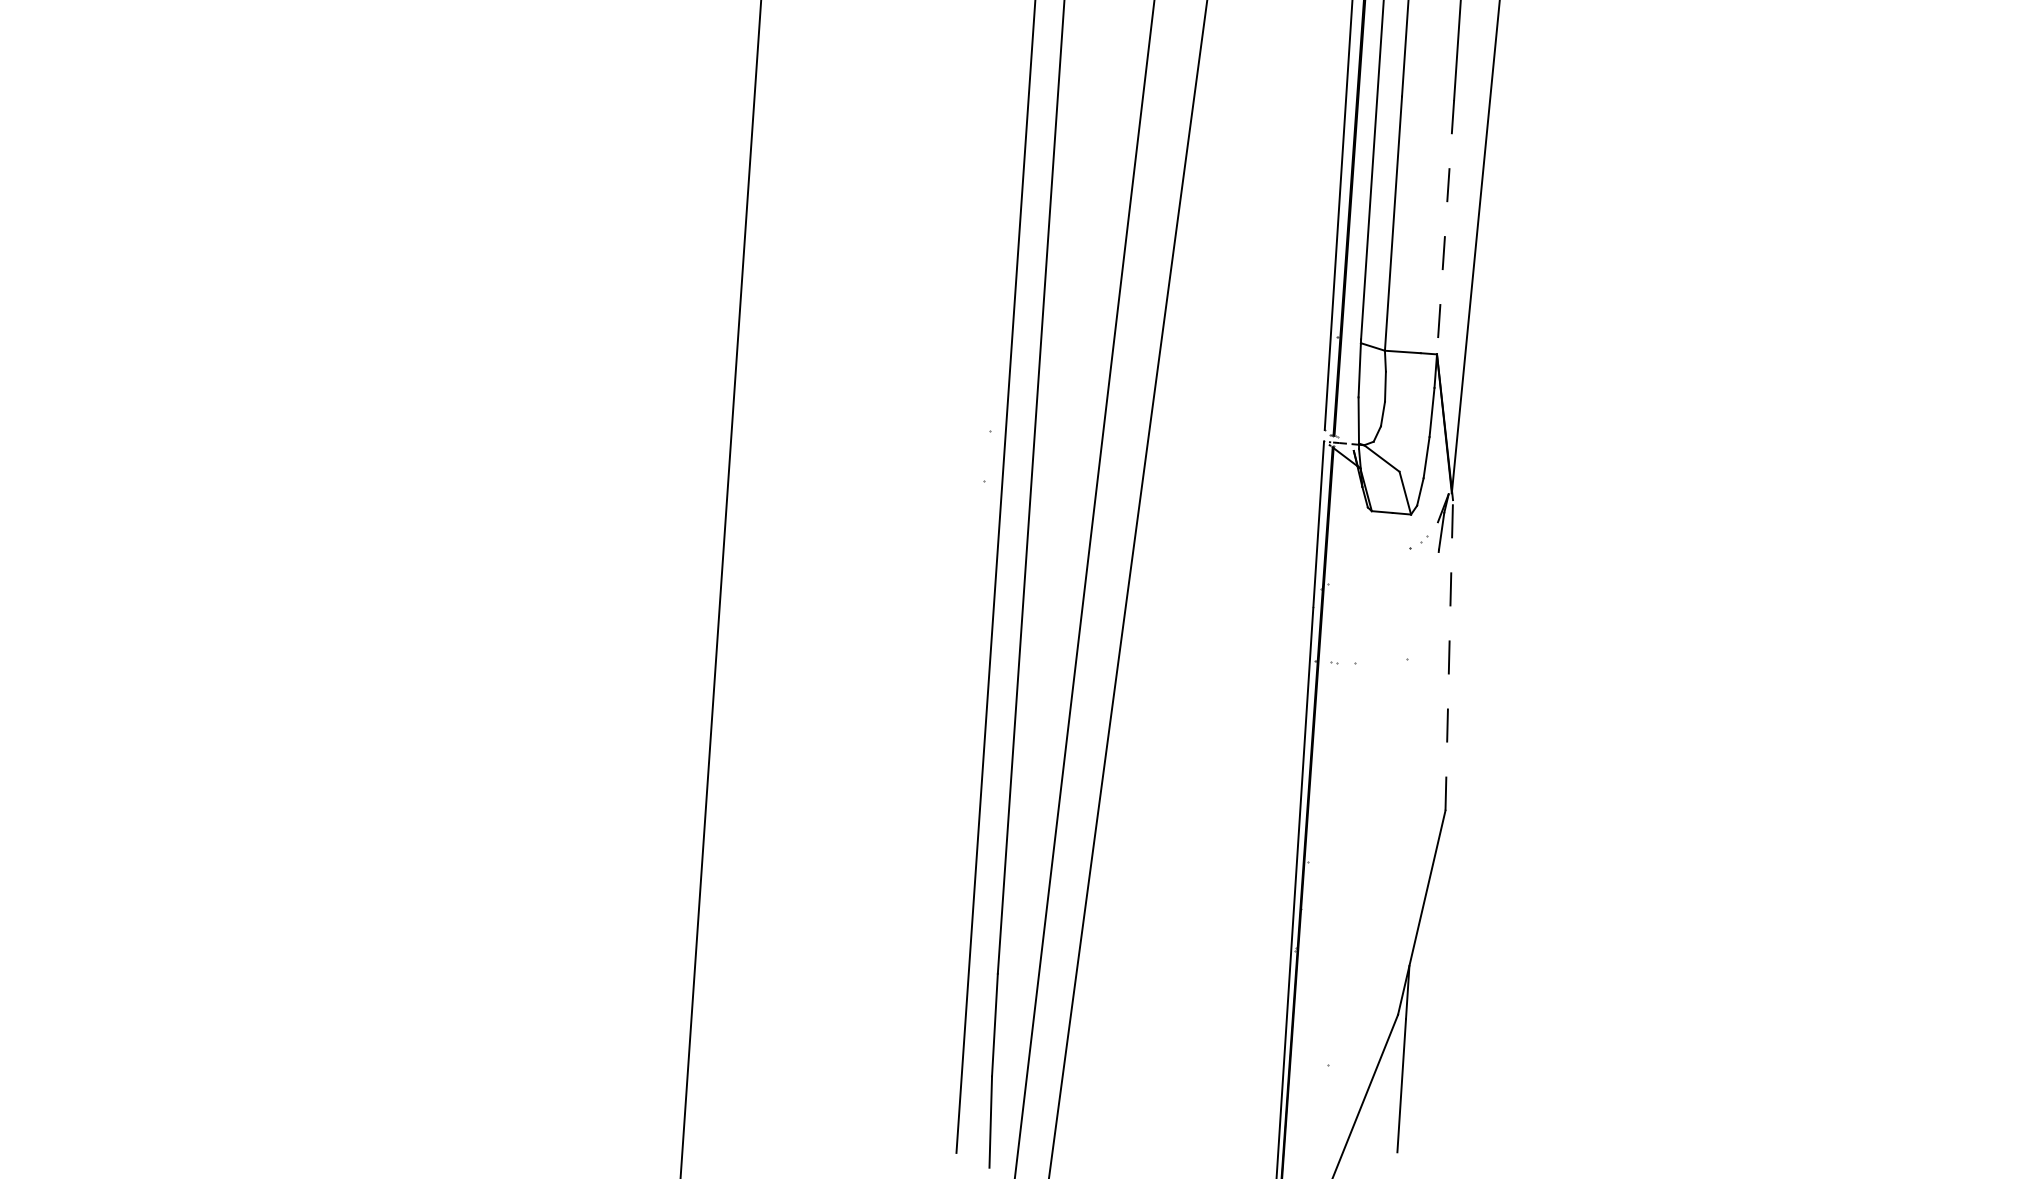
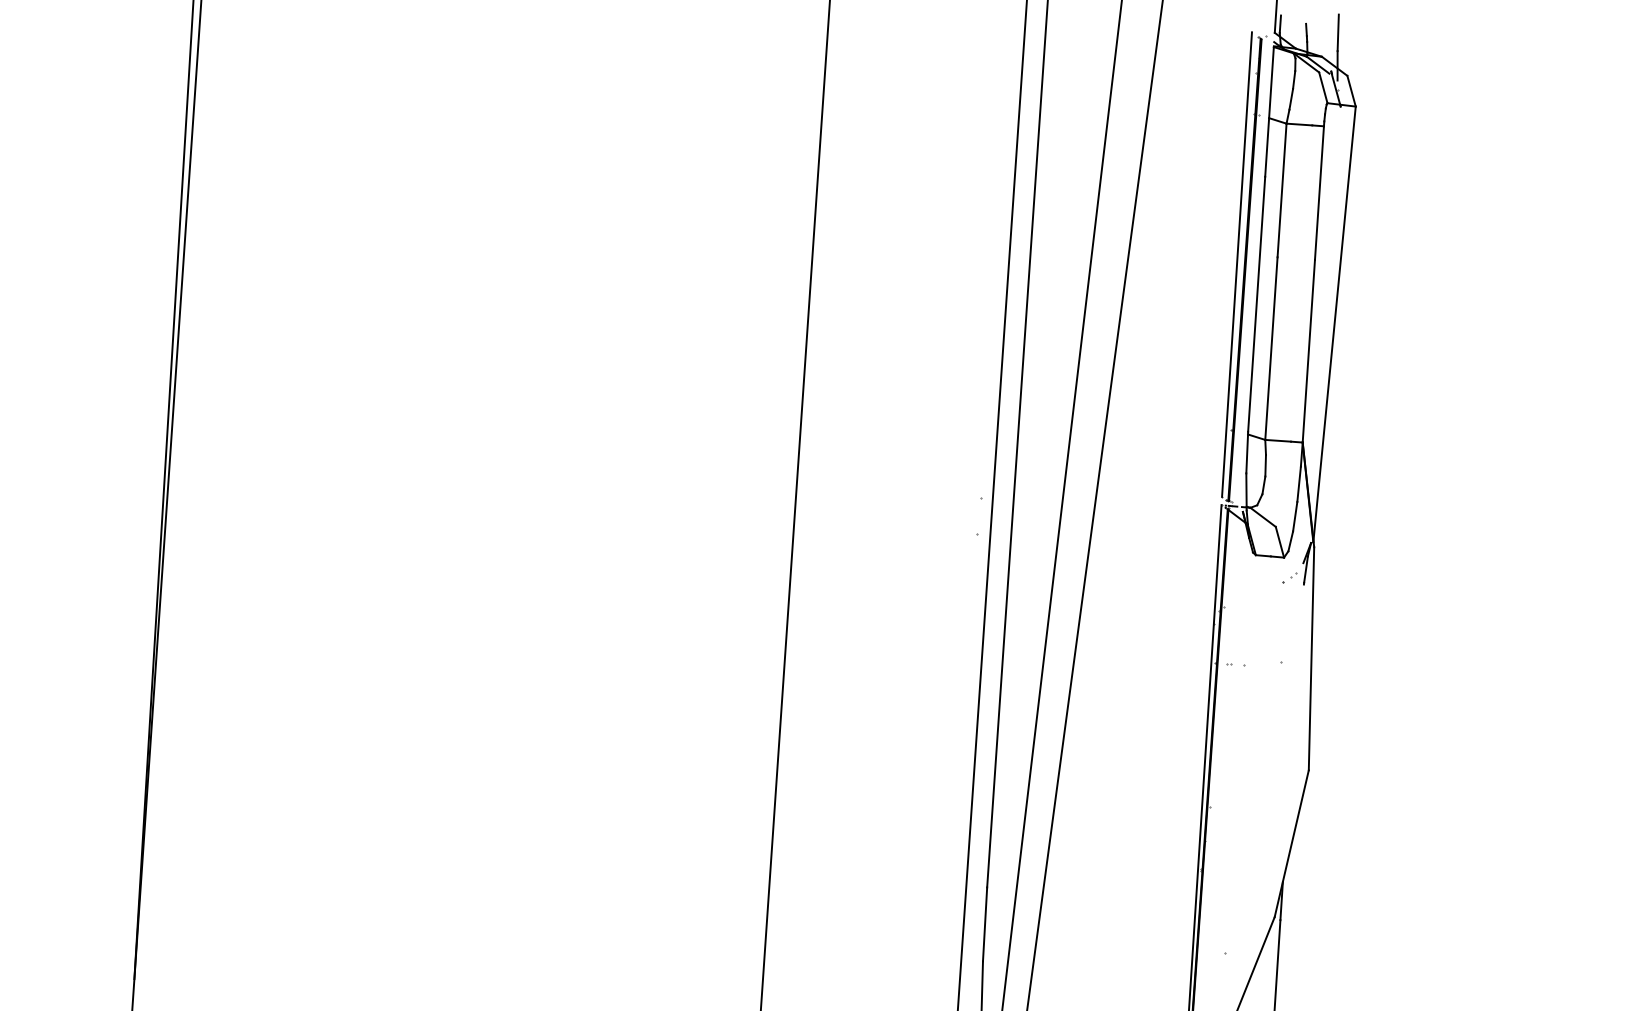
line: (1445, 227) -> (1308, 351), dashed -> solid
line: (1449, 654) -> (1311, 658), dashed -> solid

